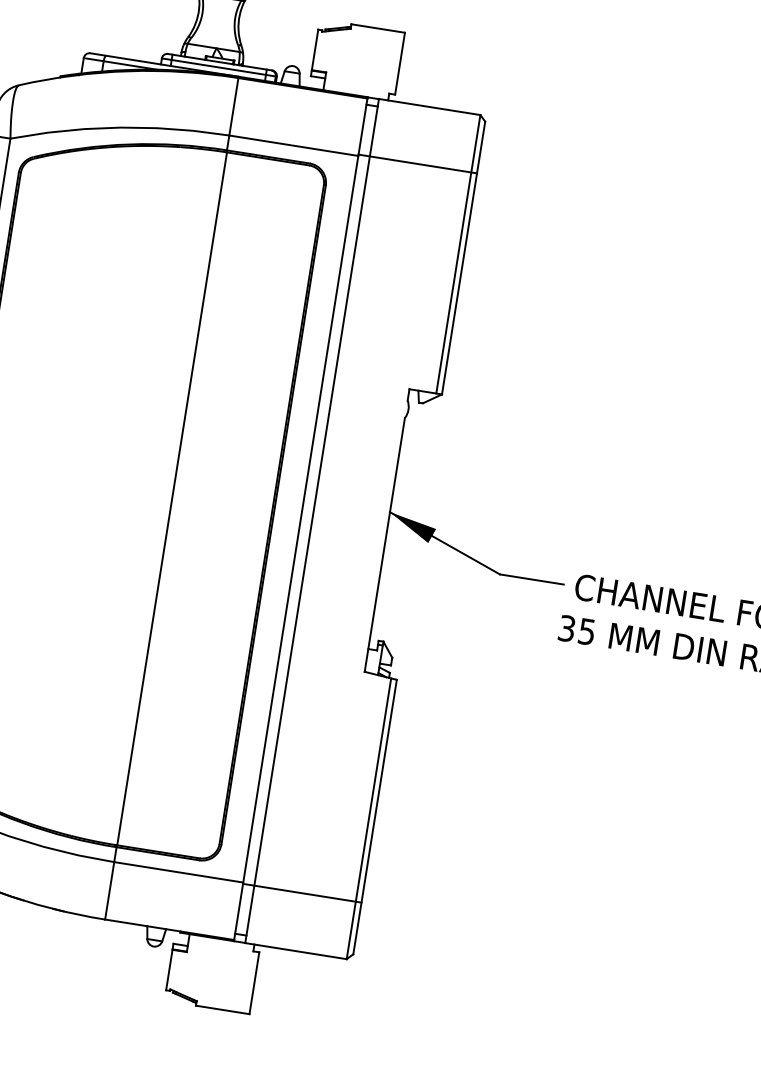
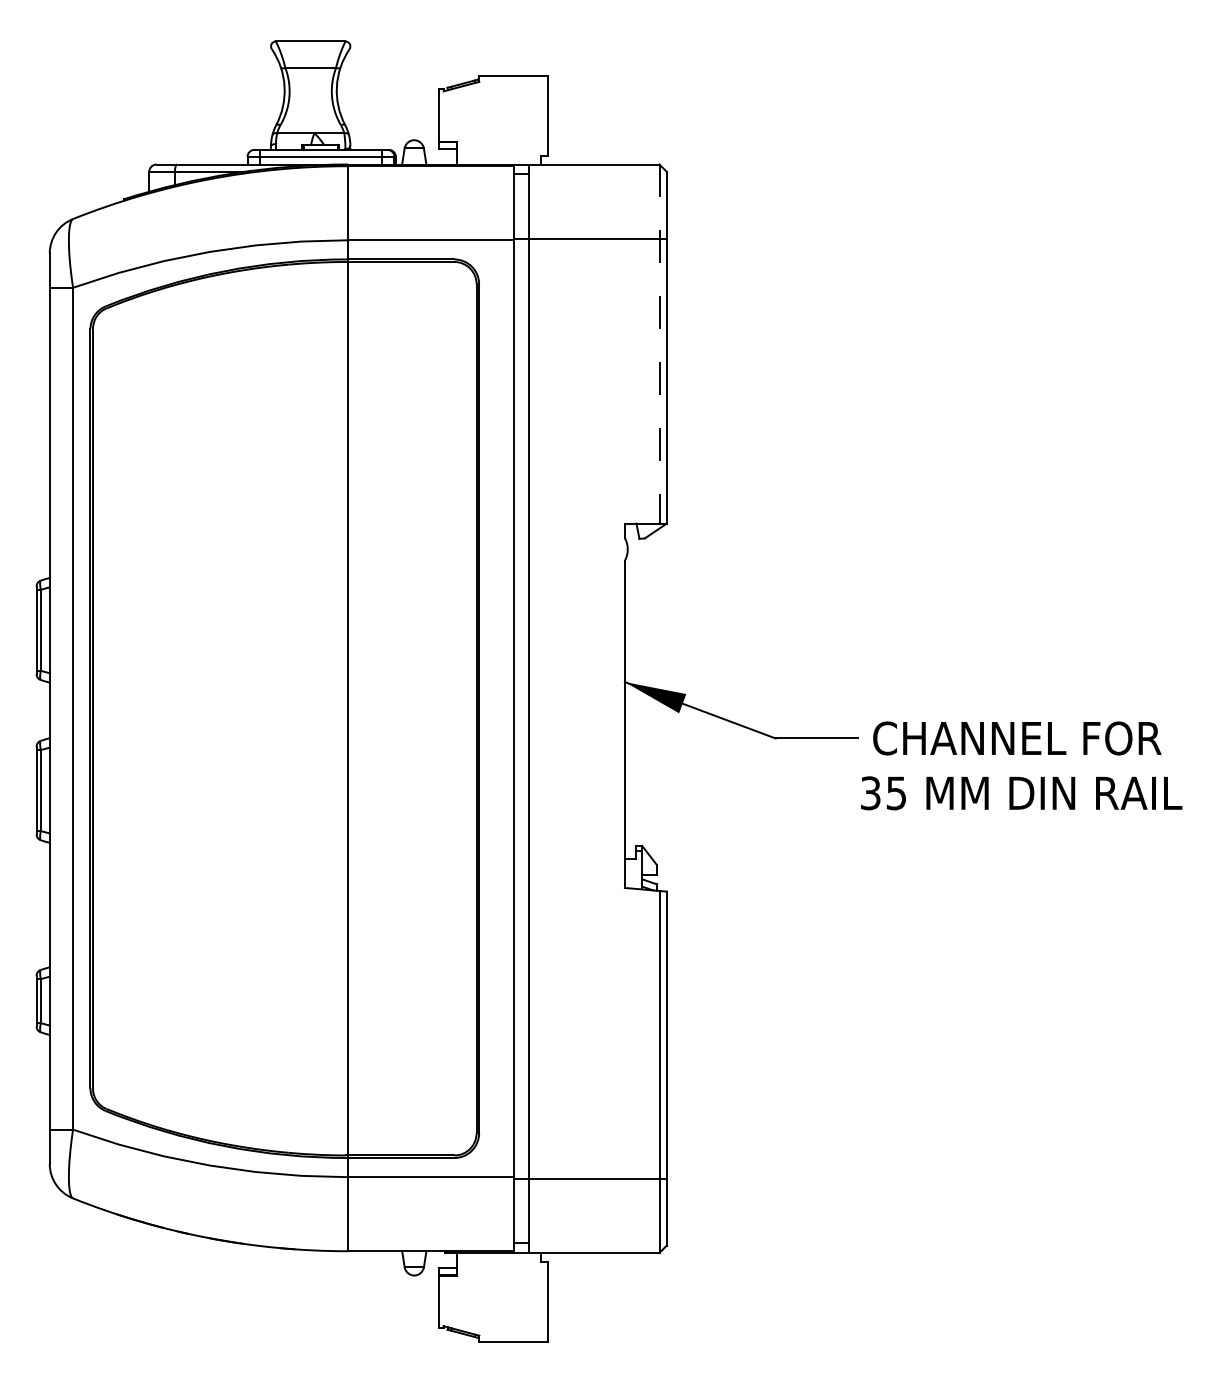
line: (458, 254) -> (659, 344), solid -> dashed

